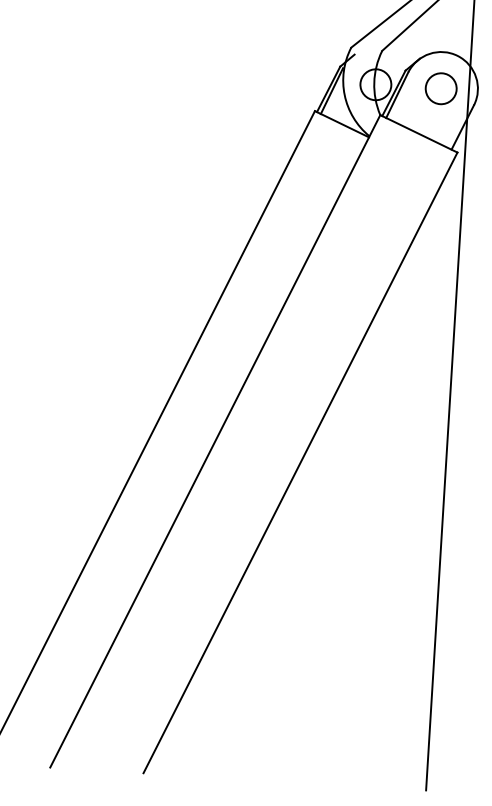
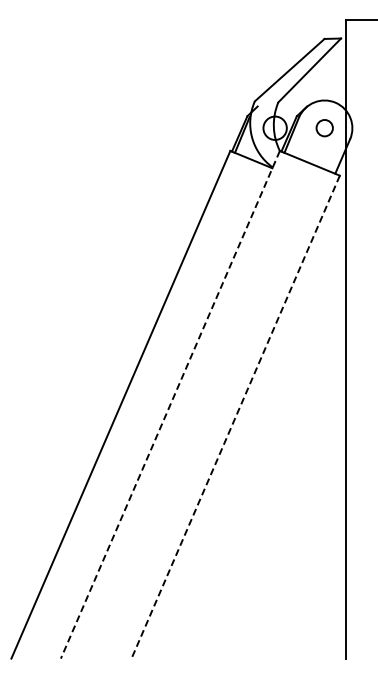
circle: (441, 87) -> (324, 127), size x0.7
line: (215, 442) -> (170, 405), solid -> dashed
line: (300, 463) -> (235, 417), solid -> dashed

